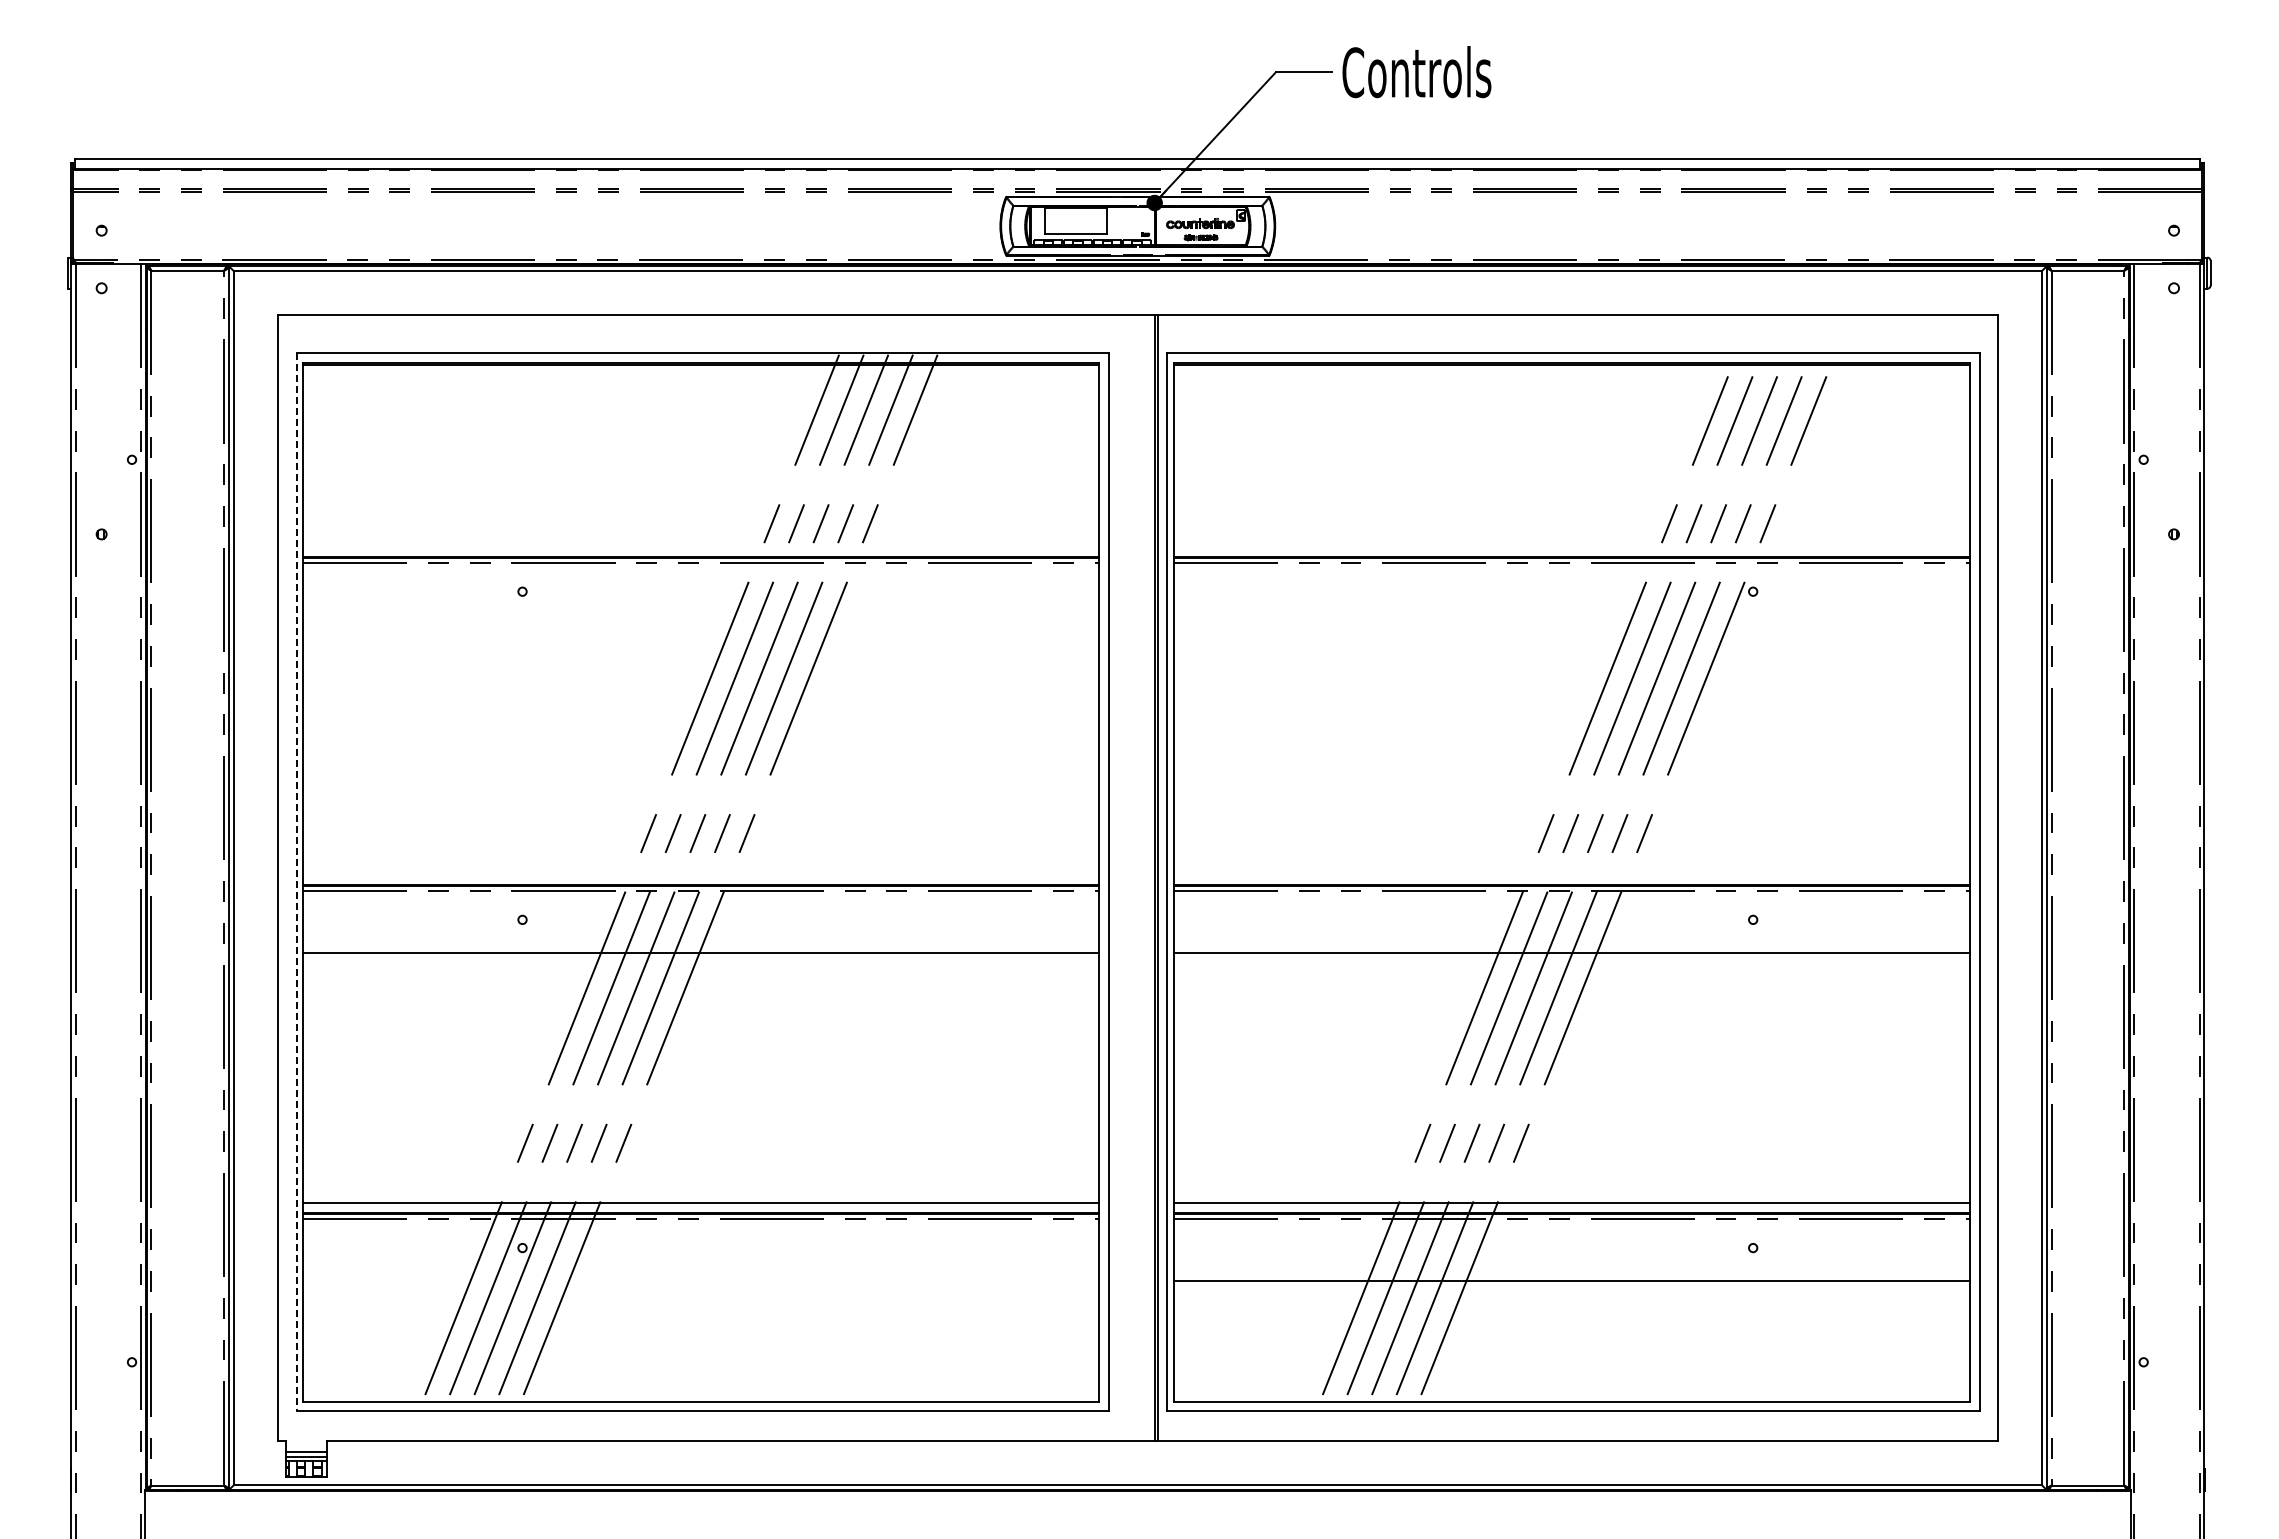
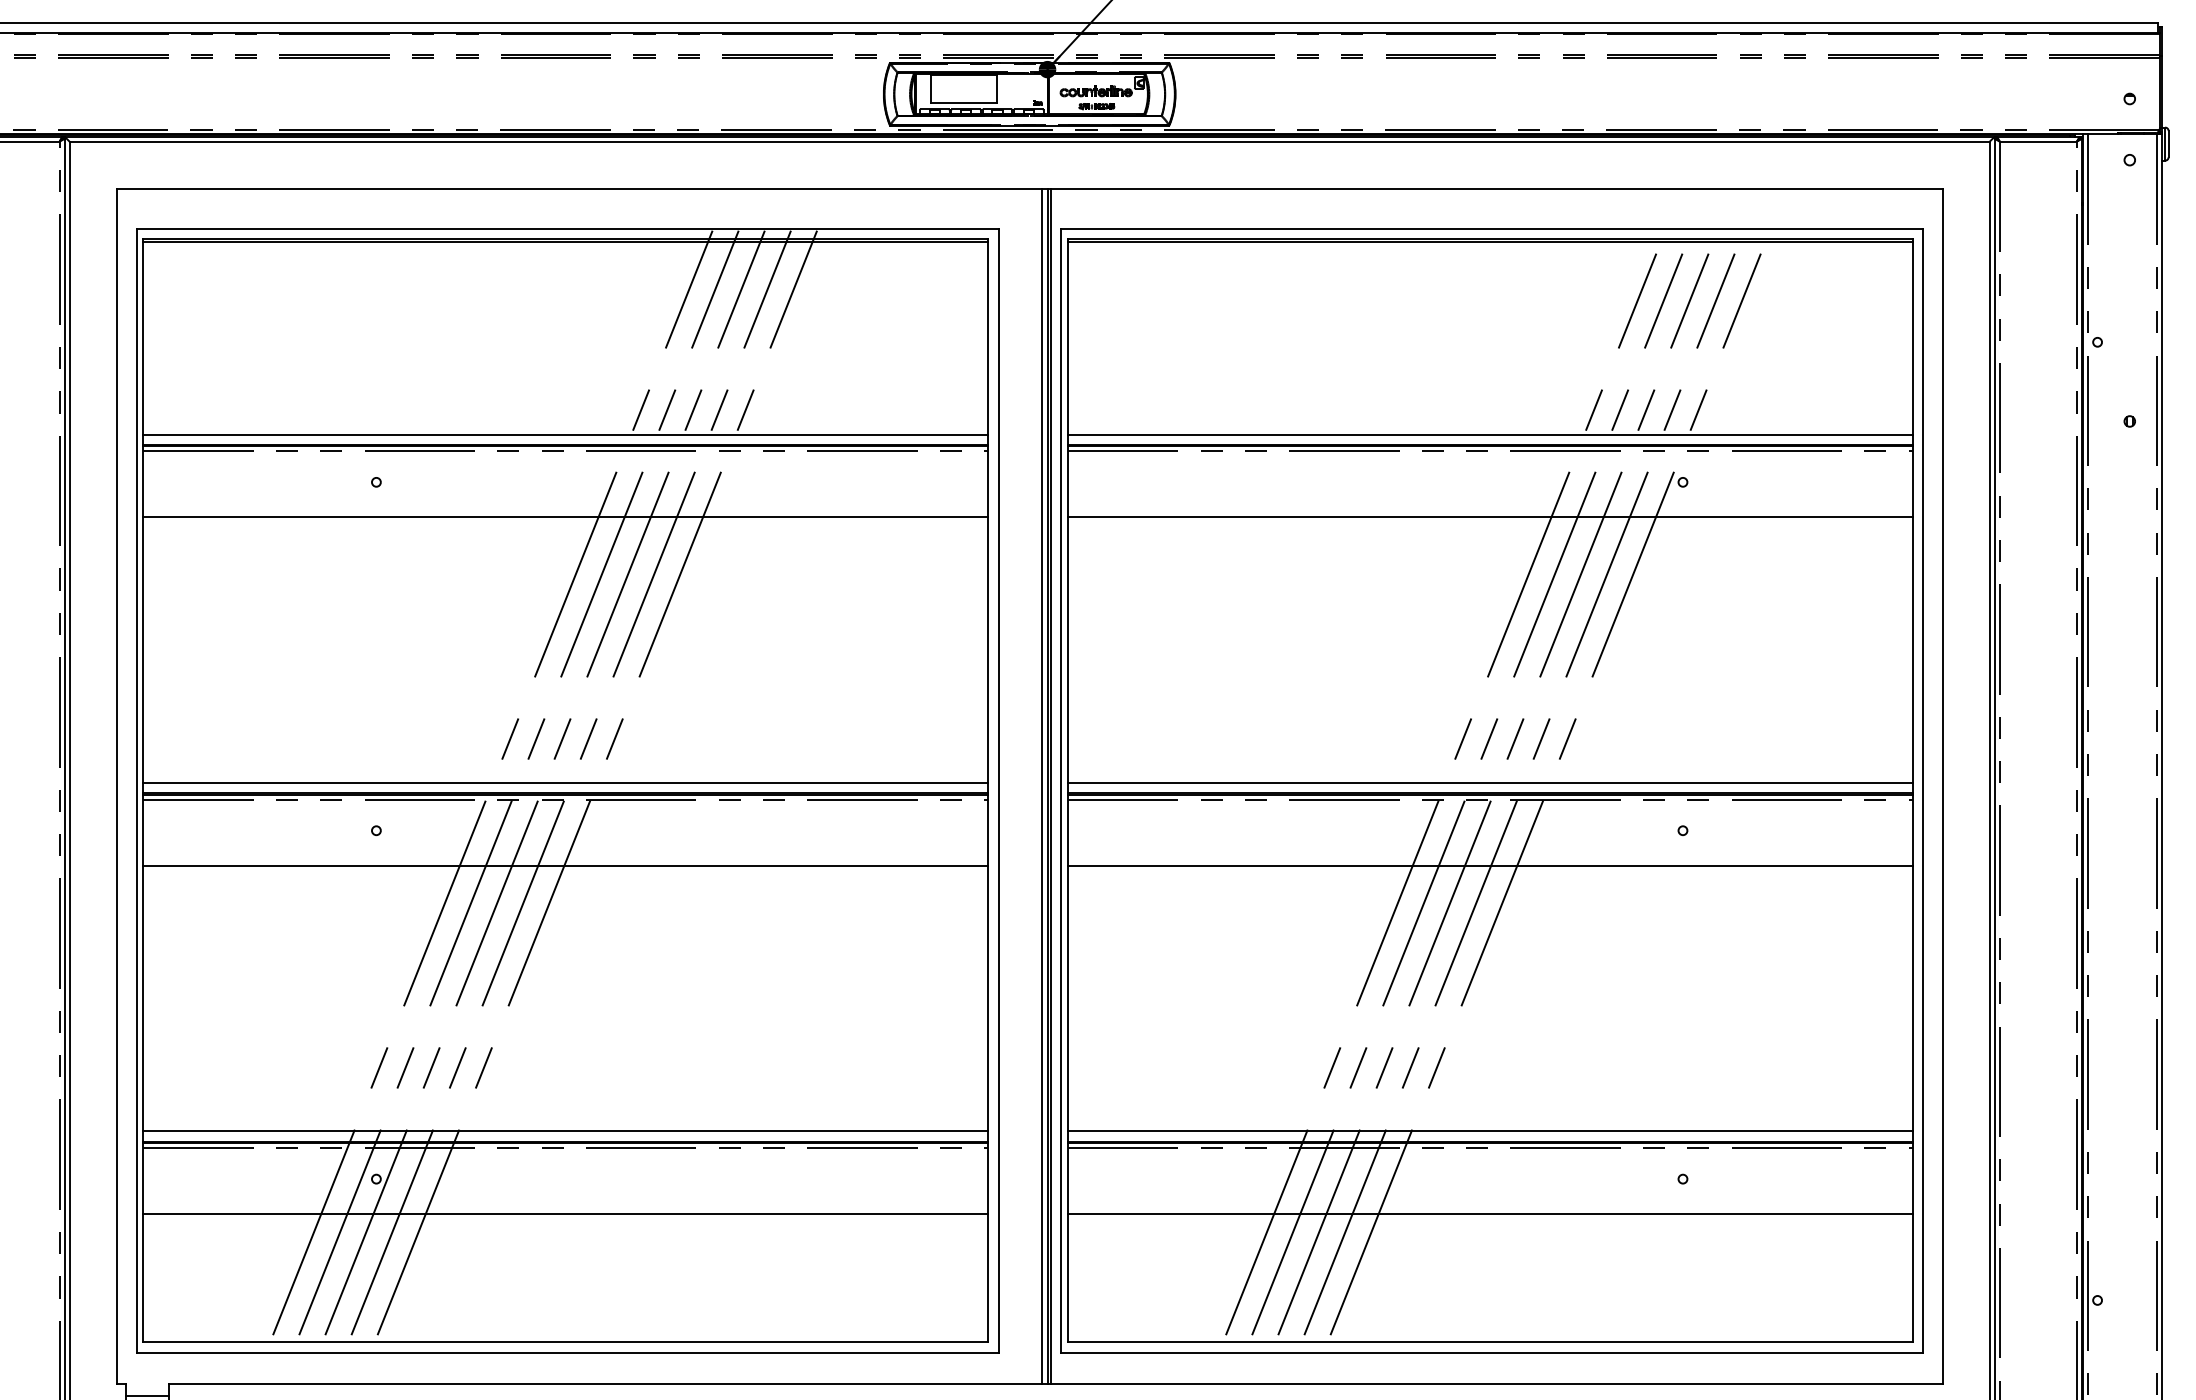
line: (700, 546) -> (565, 434), added
line: (1571, 546) -> (1490, 434), added
line: (700, 624) -> (565, 517), added
line: (1571, 624) -> (1490, 517), added
line: (700, 874) -> (565, 782), added
line: (1571, 874) -> (1490, 782), added
line: (1149, 877) -> (1042, 785), added
line: (296, 882) -> (136, 791), dashed -> solid
line: (700, 1281) -> (565, 1214), added

